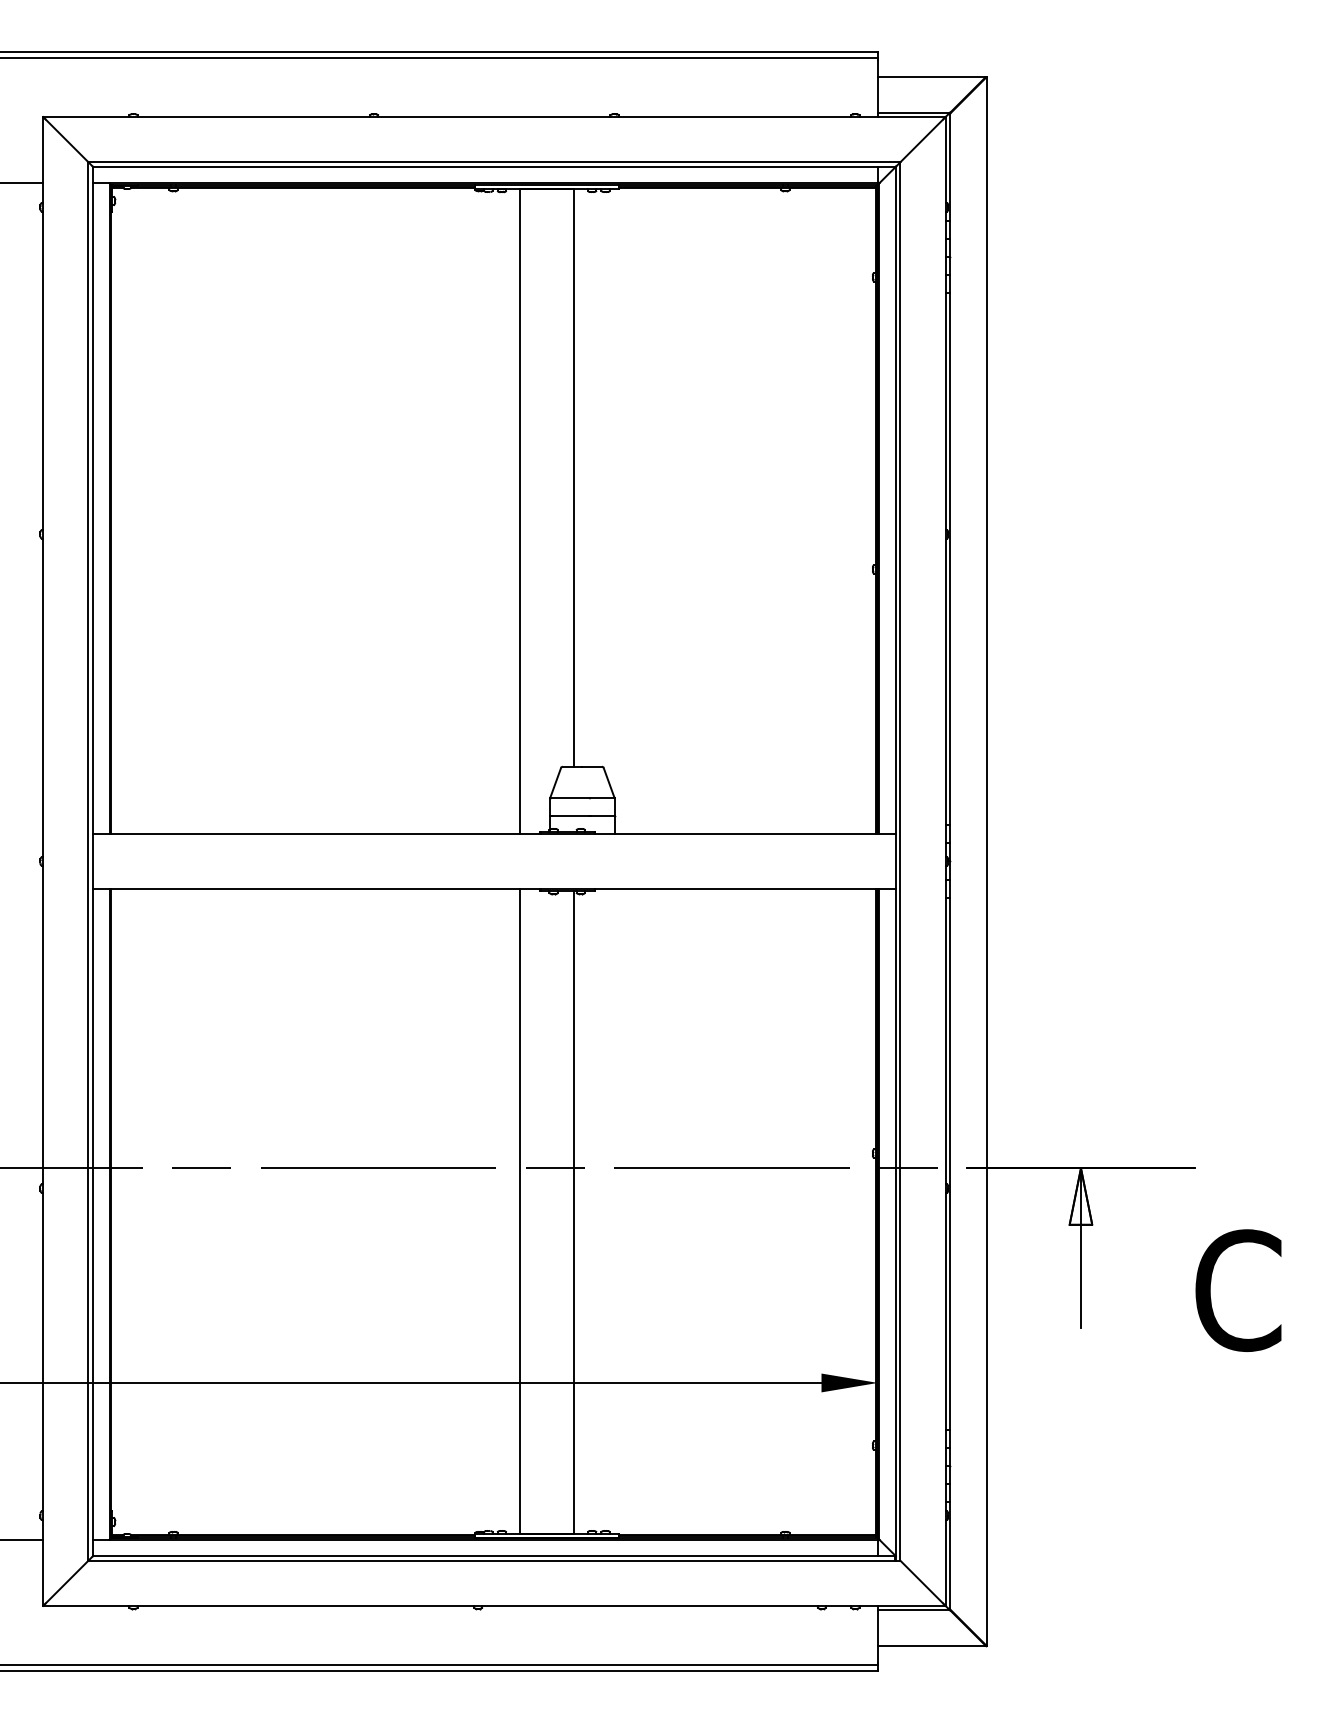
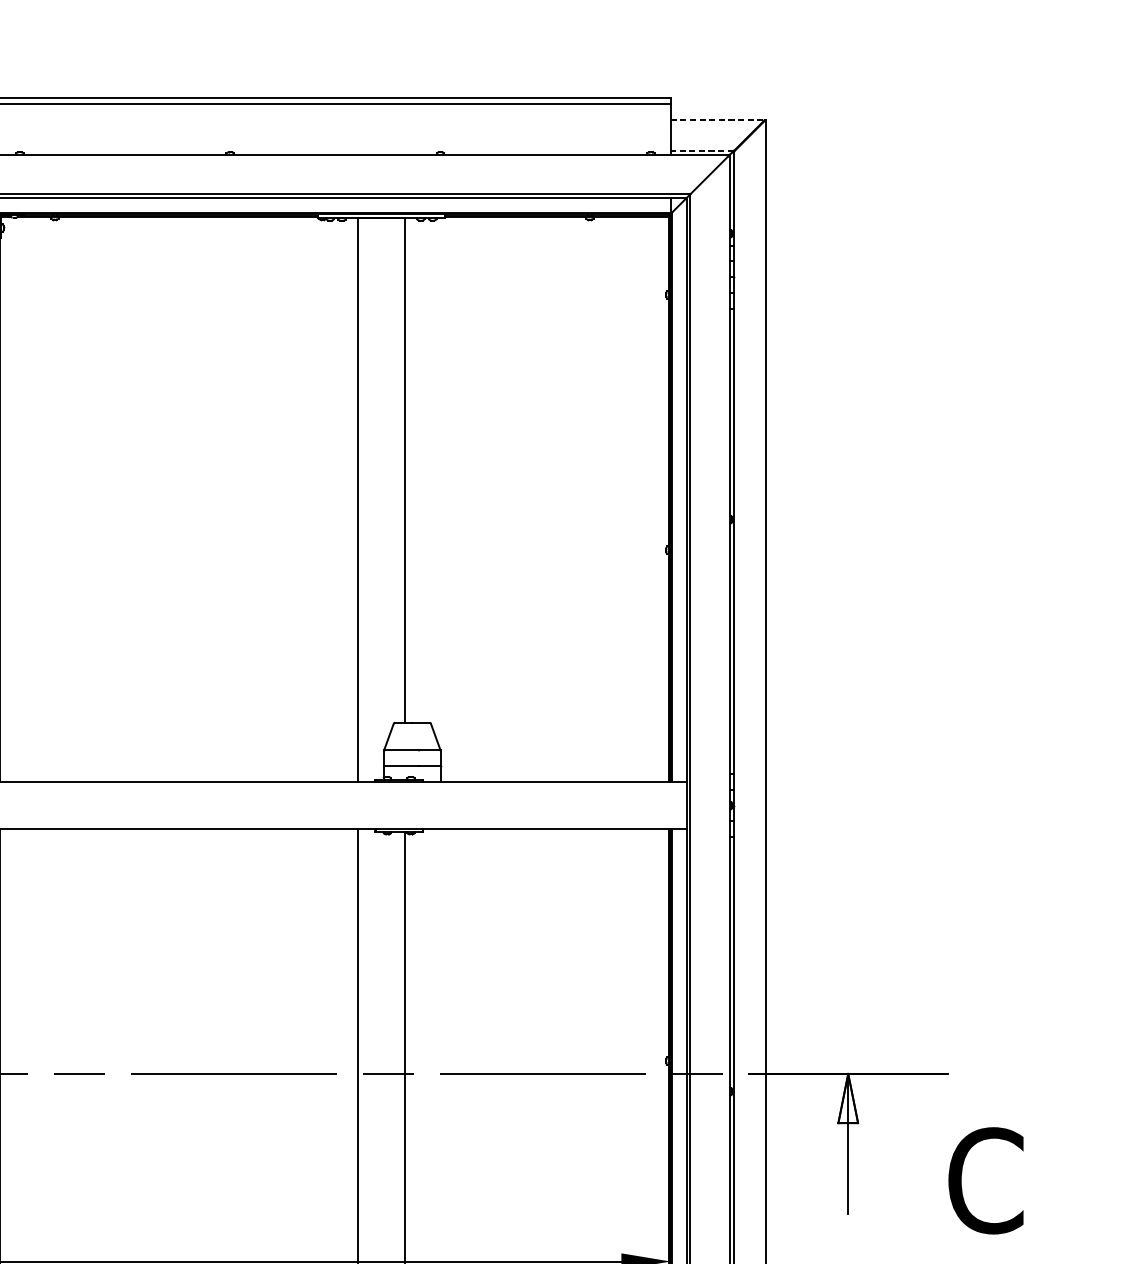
line: (931, 77) -> (717, 120), solid -> dashed
line: (913, 112) -> (701, 150), solid -> dashed

